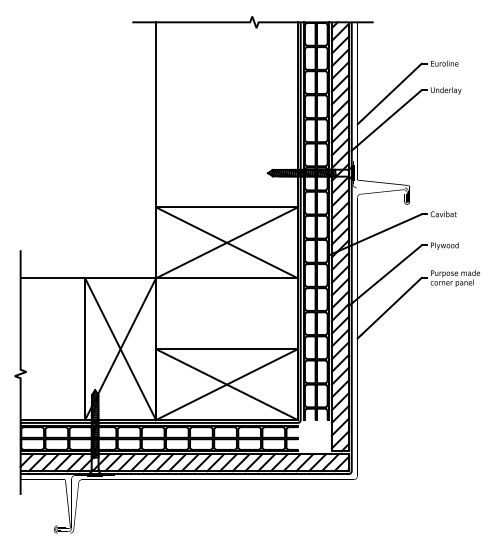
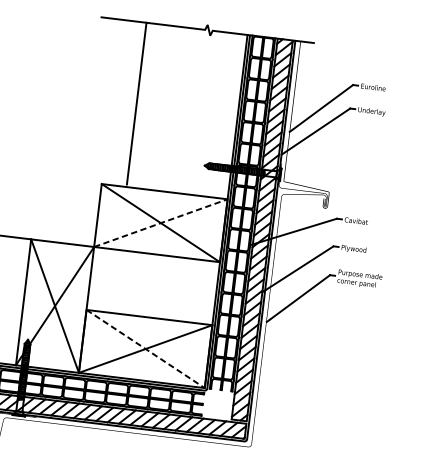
line: (156, 113) -> (137, 103), moved
line: (227, 242) -> (161, 222), solid -> dashed
line: (227, 384) -> (146, 348), solid -> dashed

